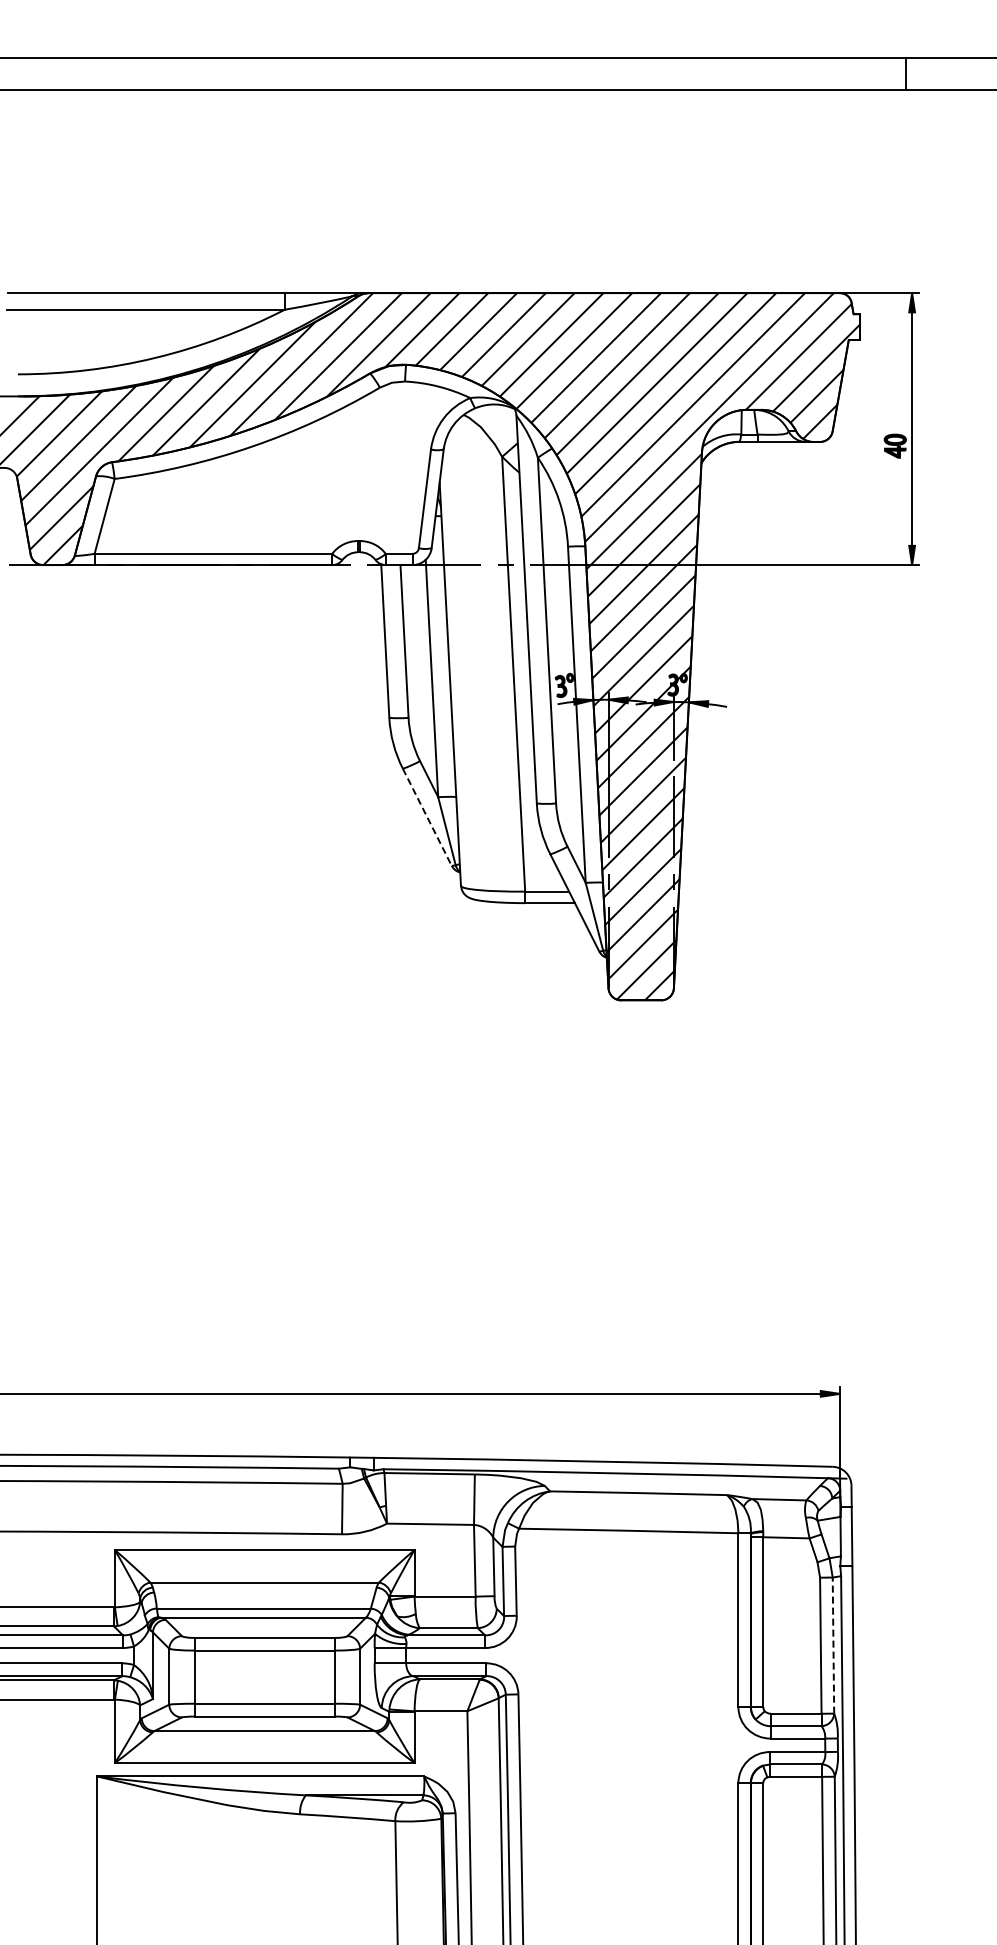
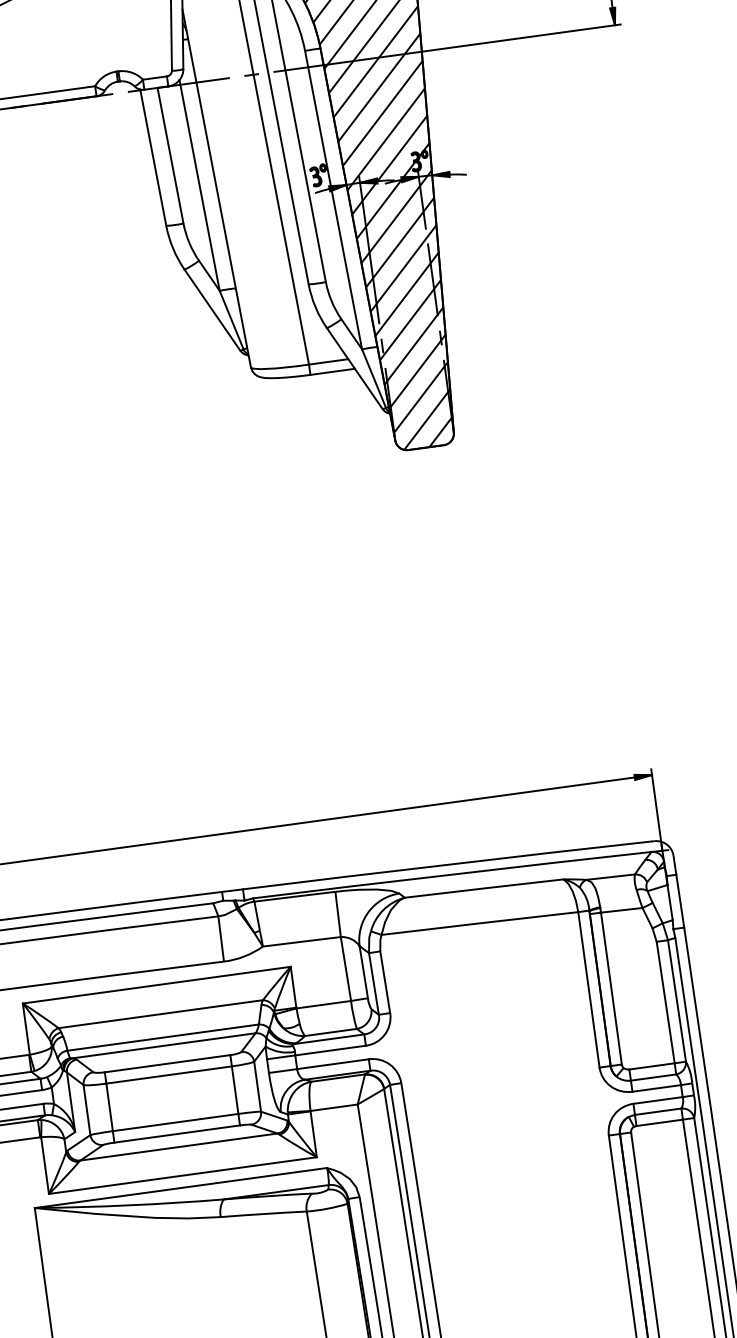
line: (427, 817) -> (212, 310), dashed -> solid
line: (833, 1645) -> (677, 1000), dashed -> solid

